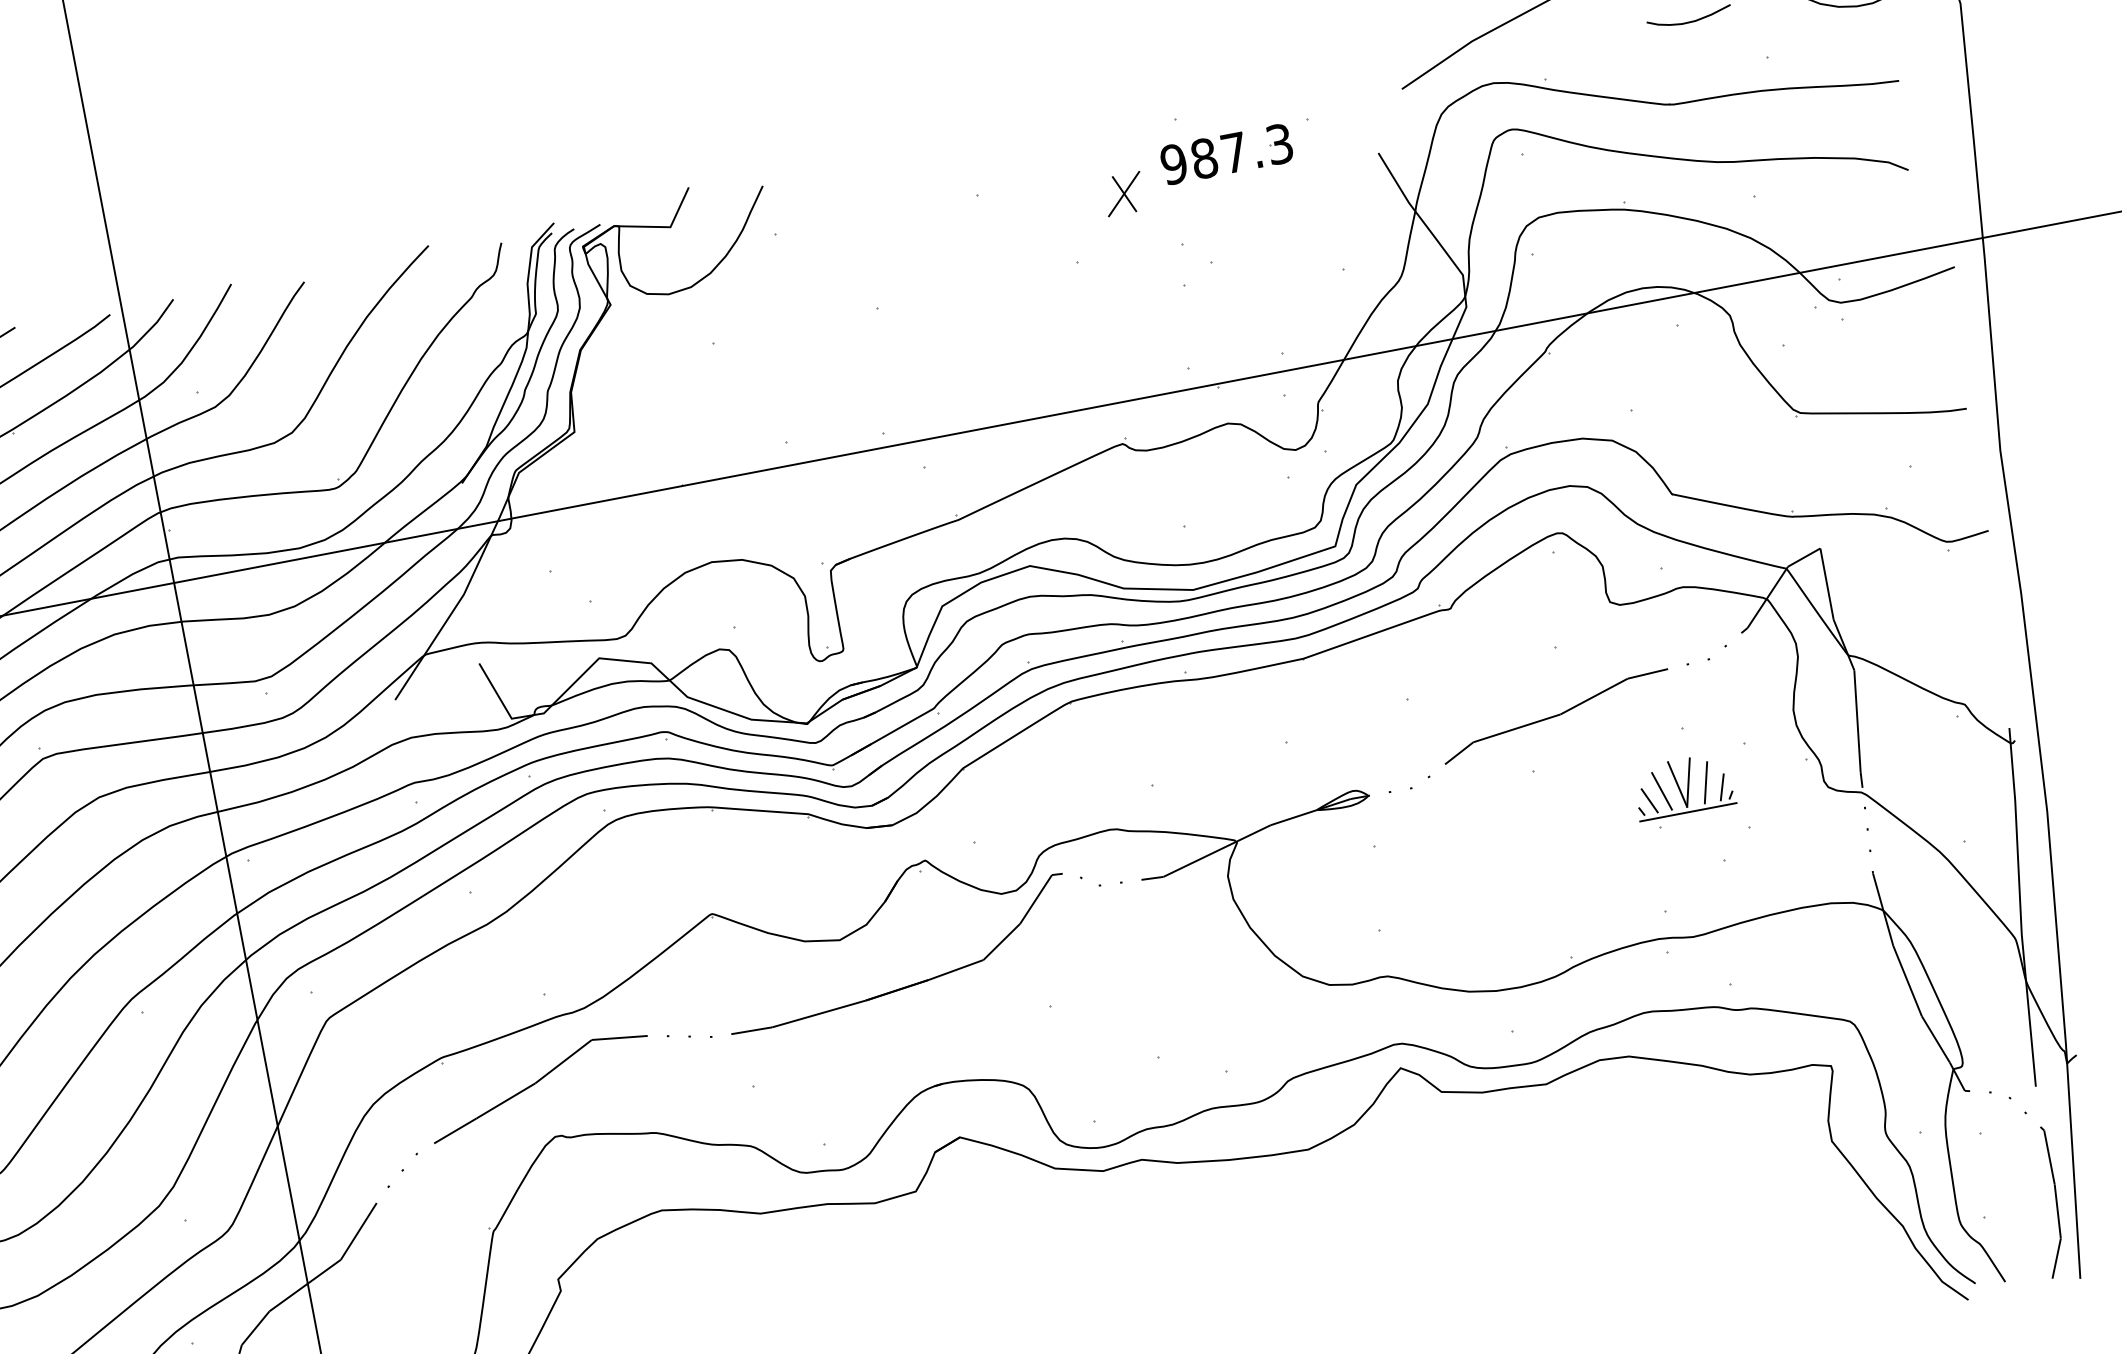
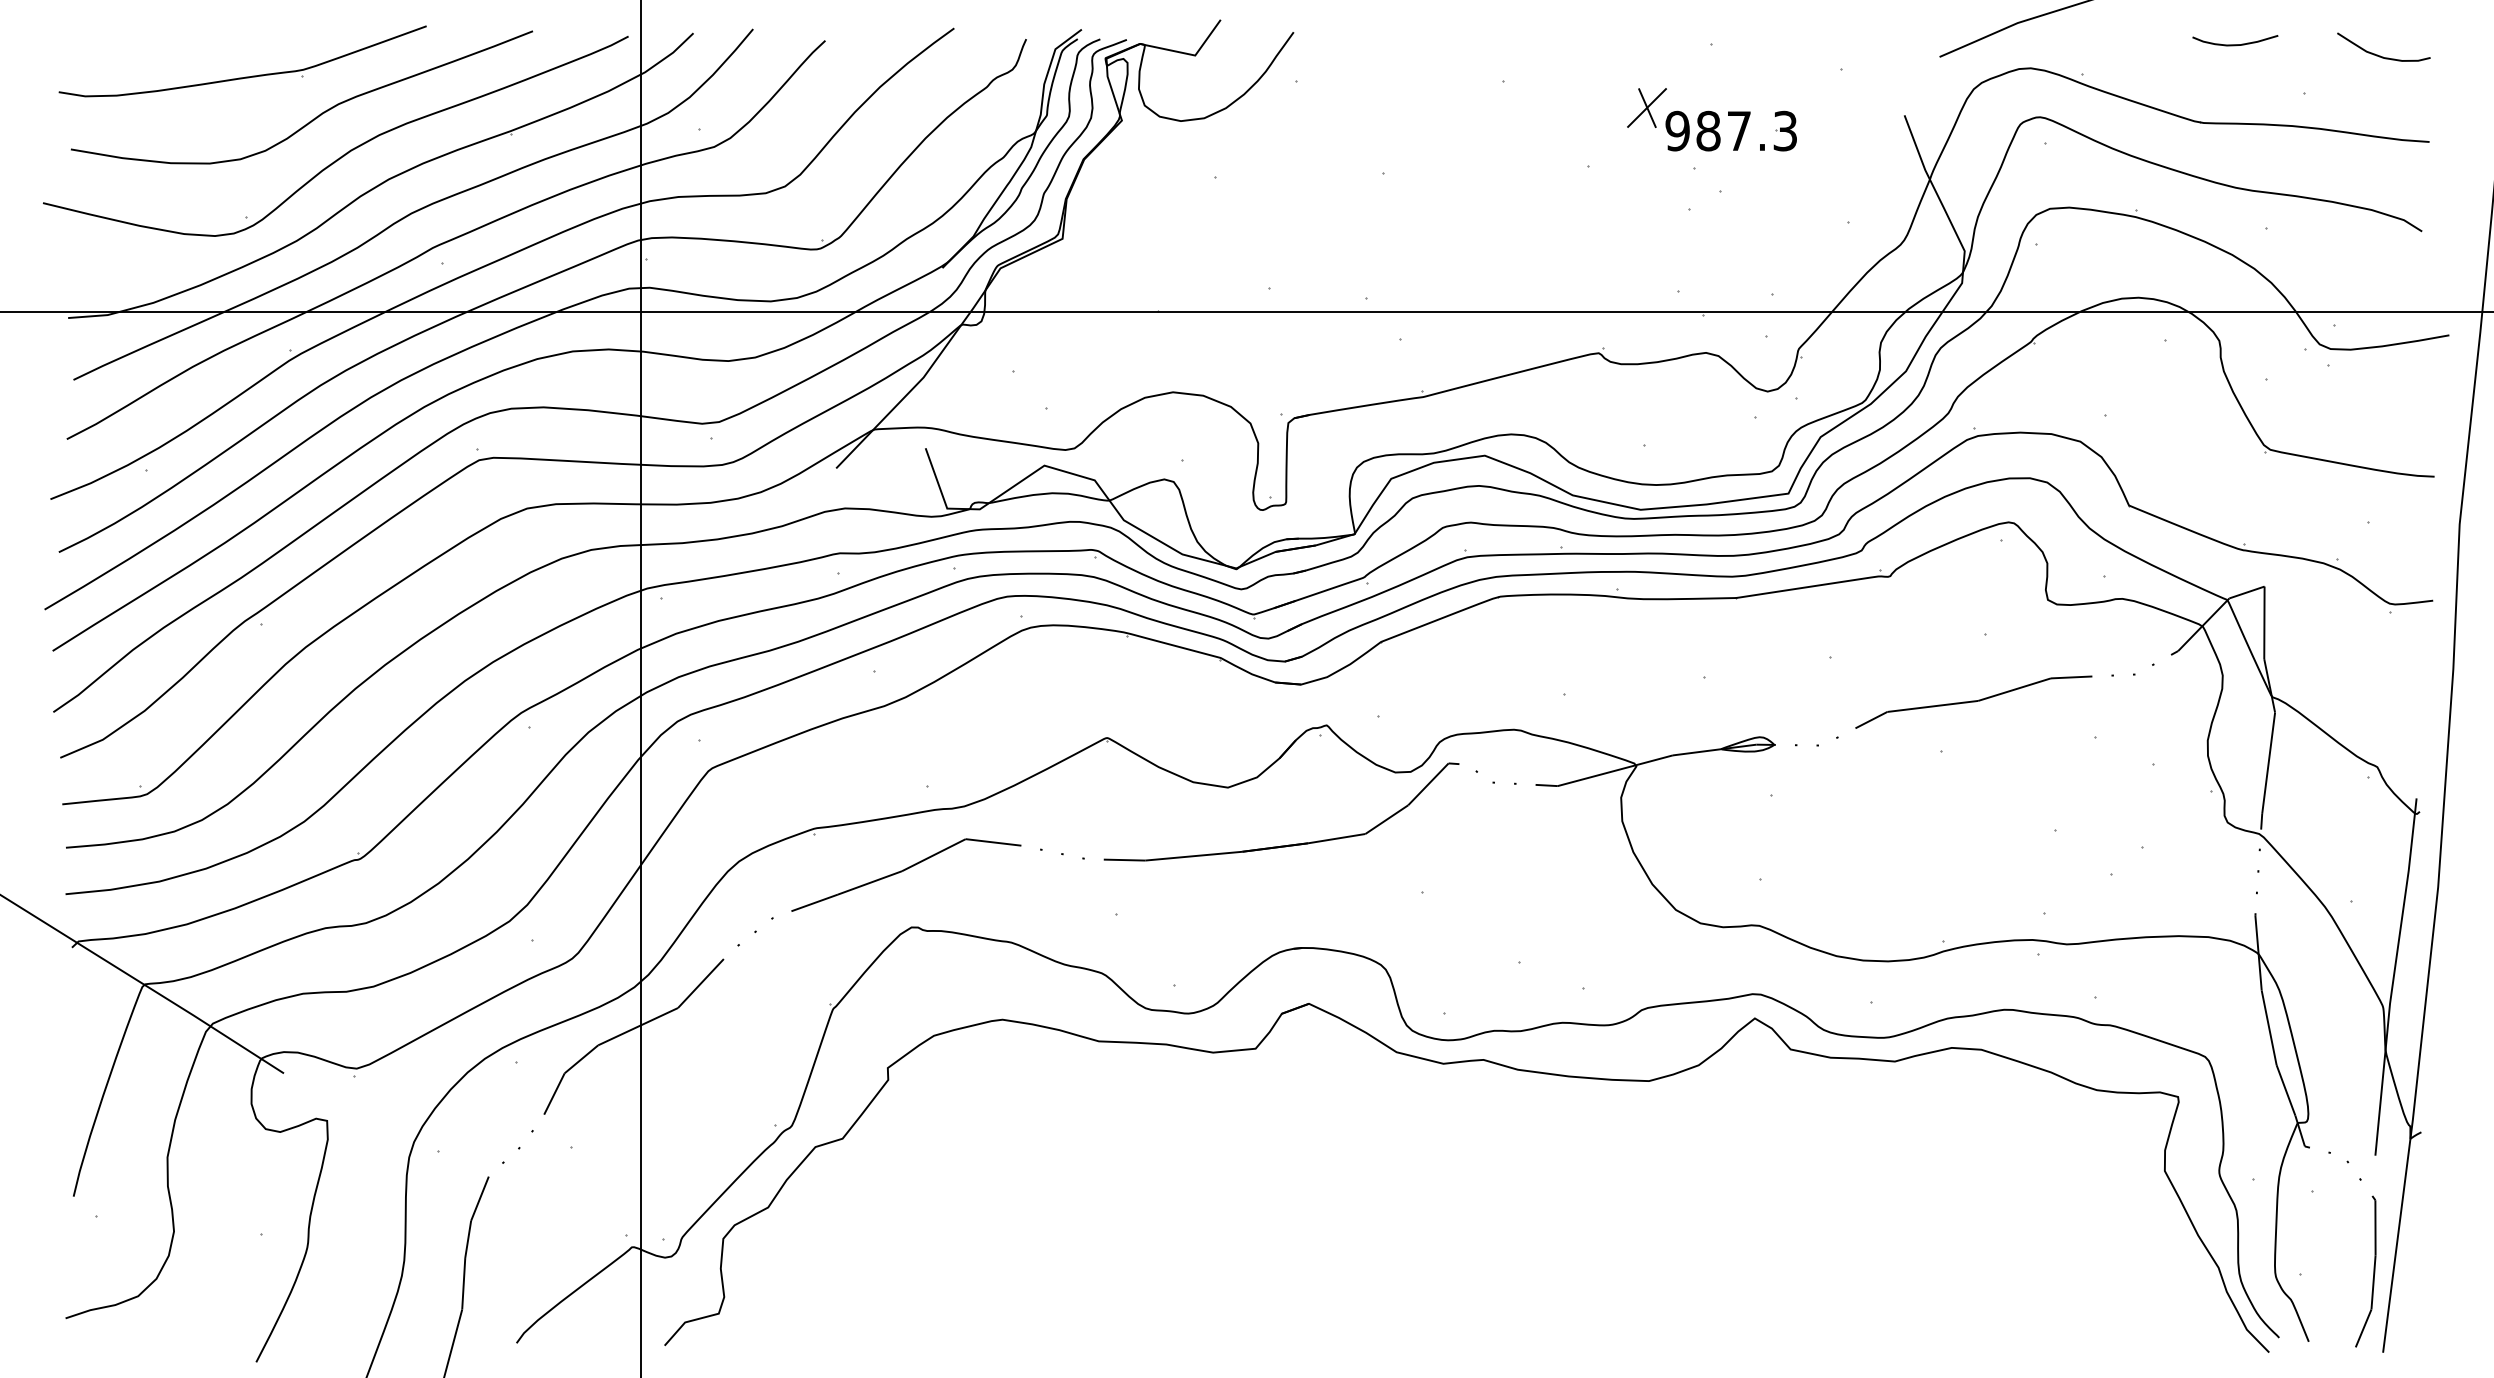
part: (1234, 155) -> (1738, 133), moved
part: (1683, 786) -> (2085, 794), removed

